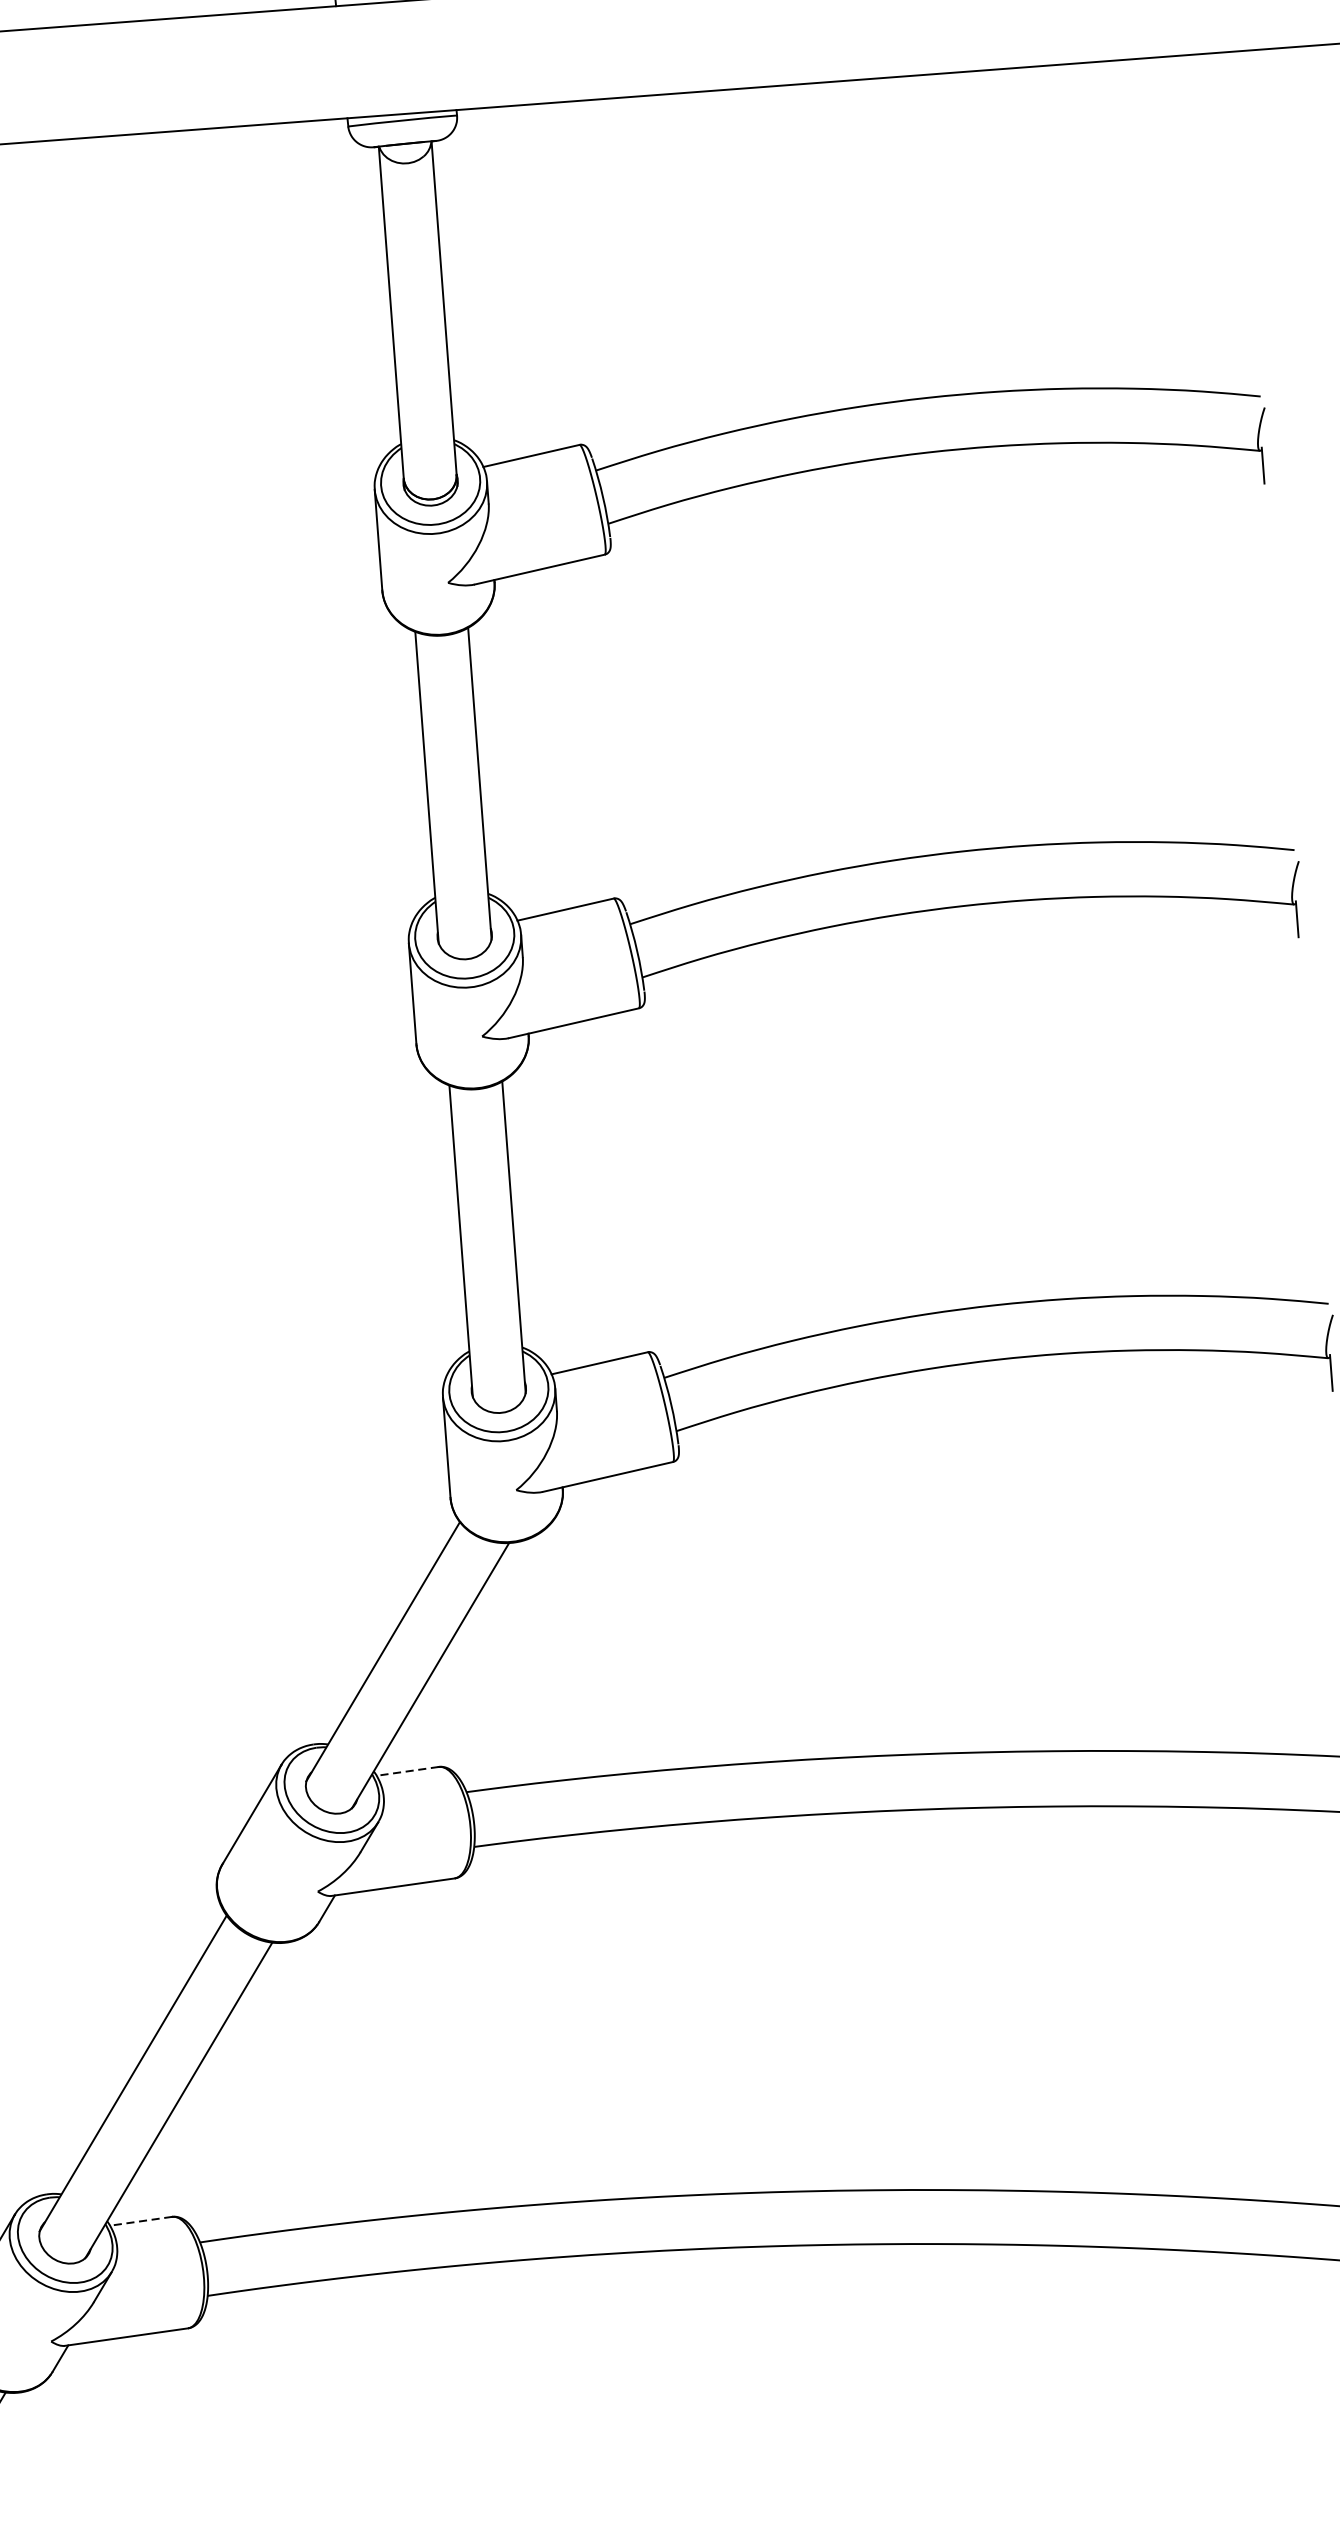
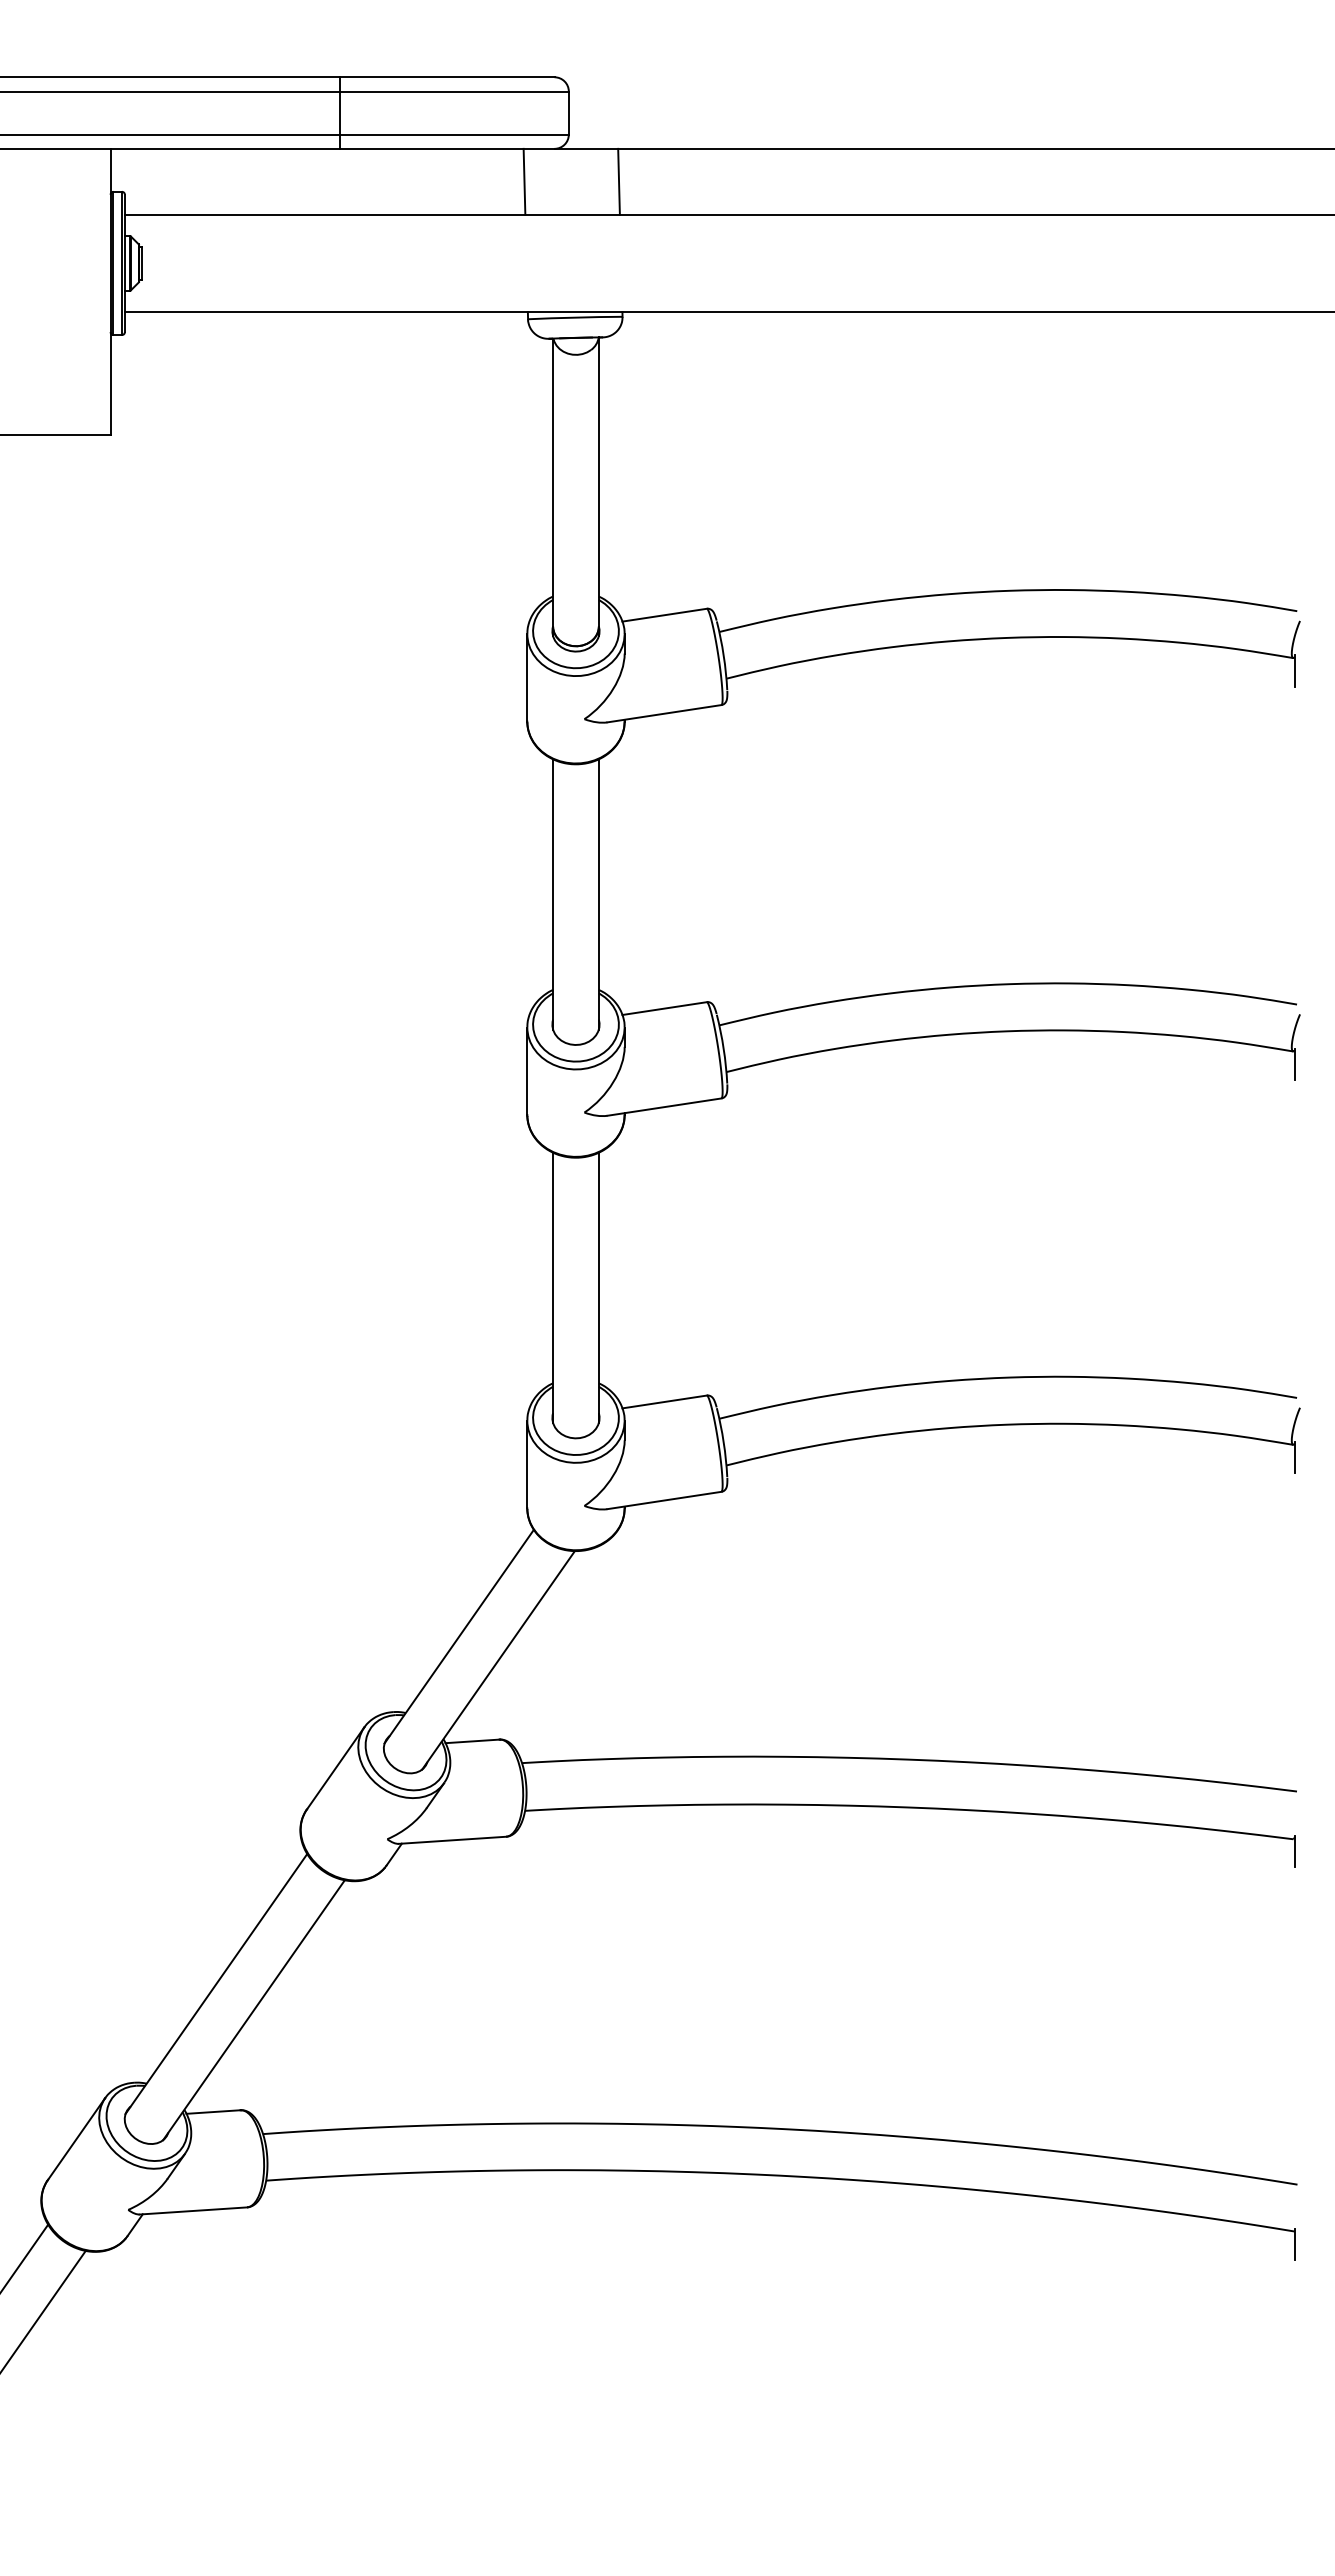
line: (407, 1771) -> (472, 1741), dashed -> solid
line: (141, 2221) -> (213, 2112), dashed -> solid

